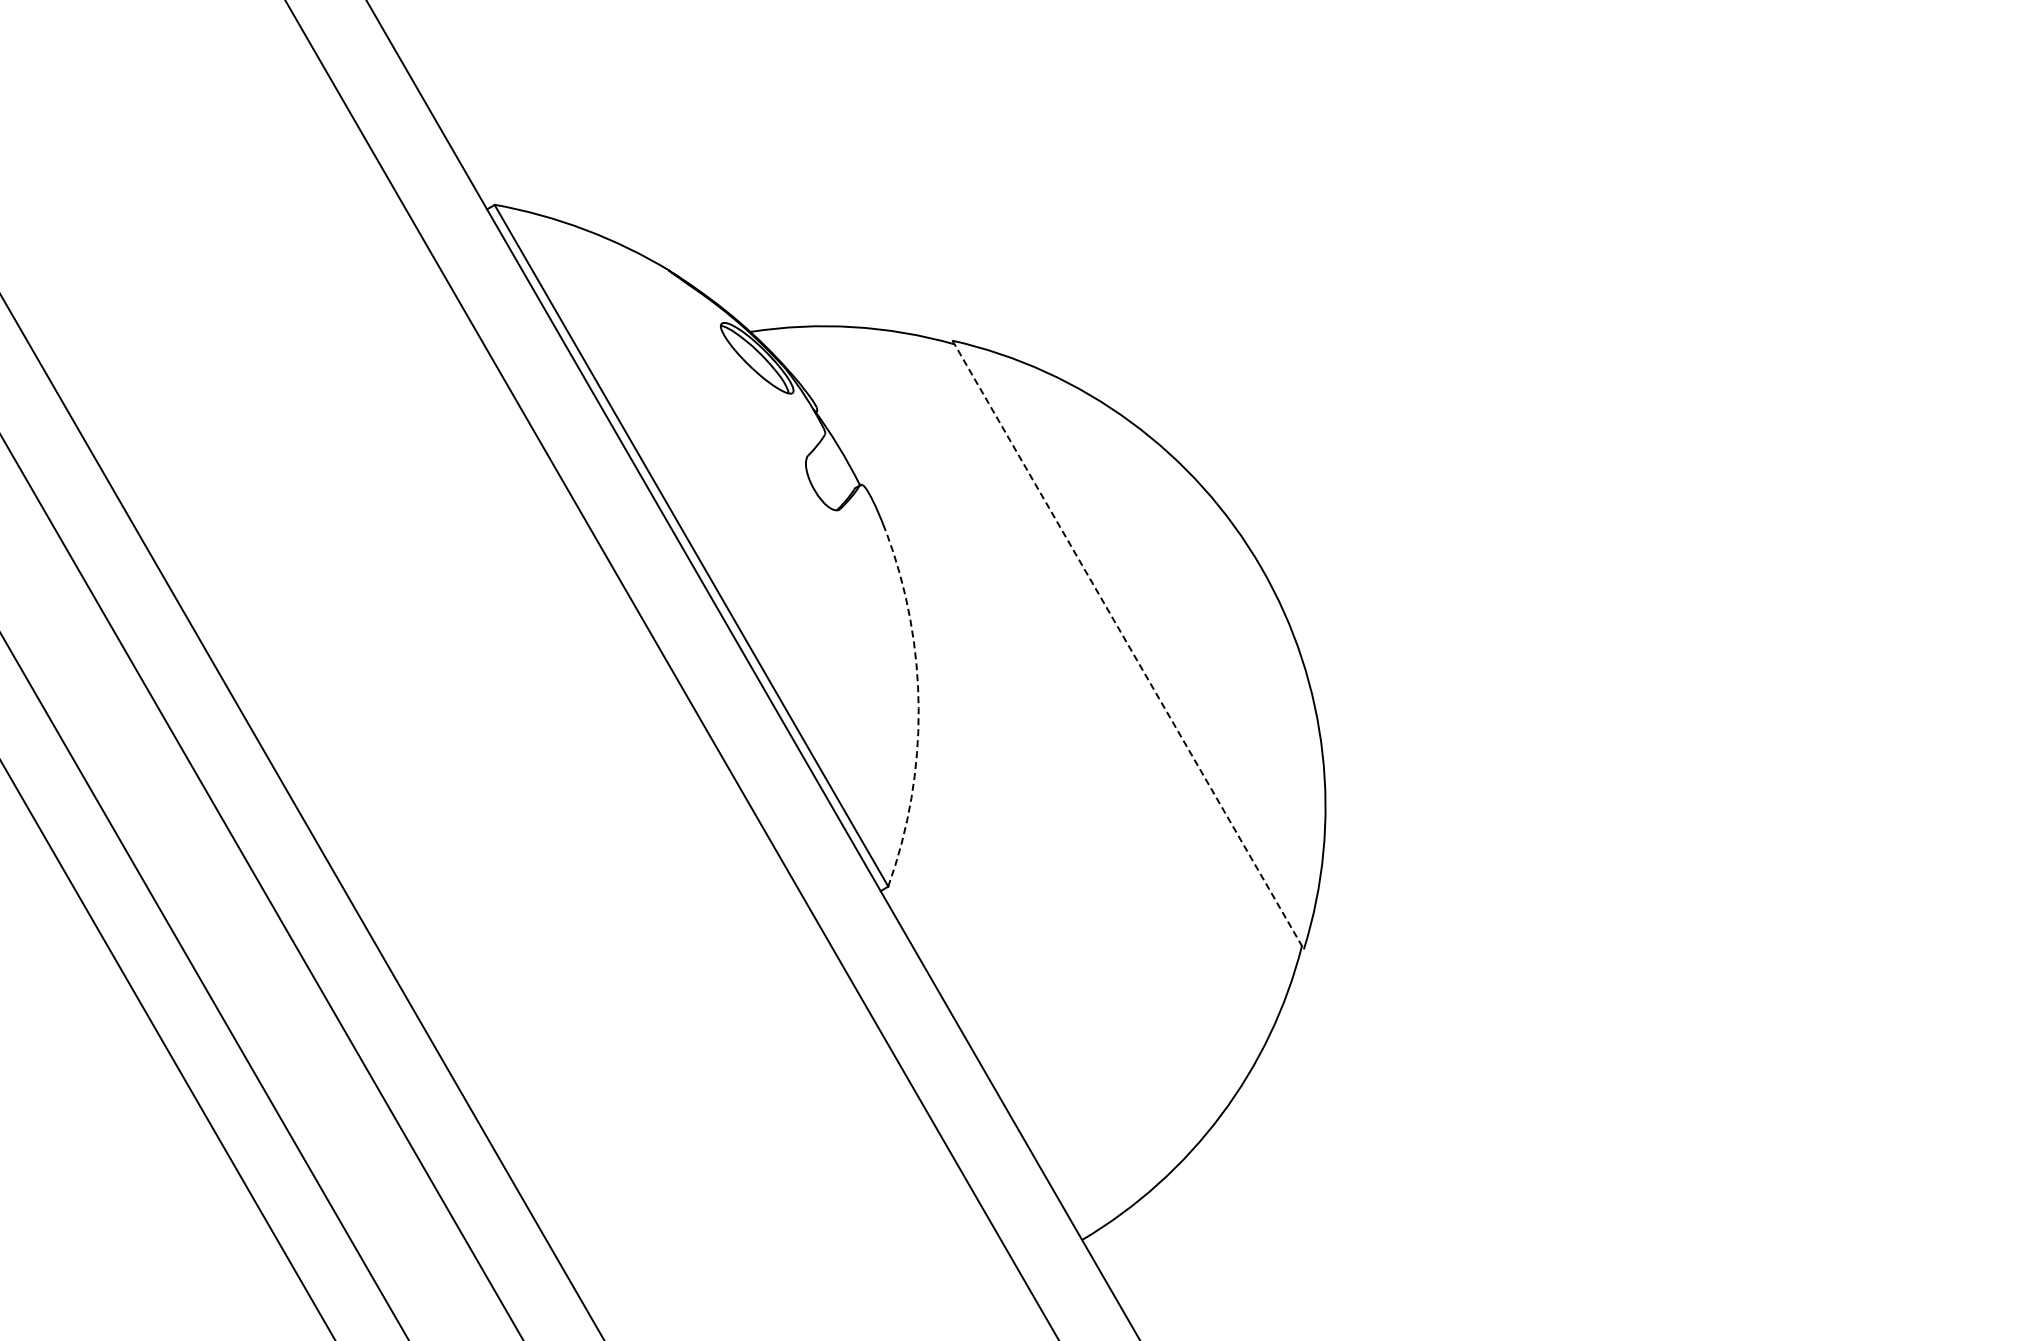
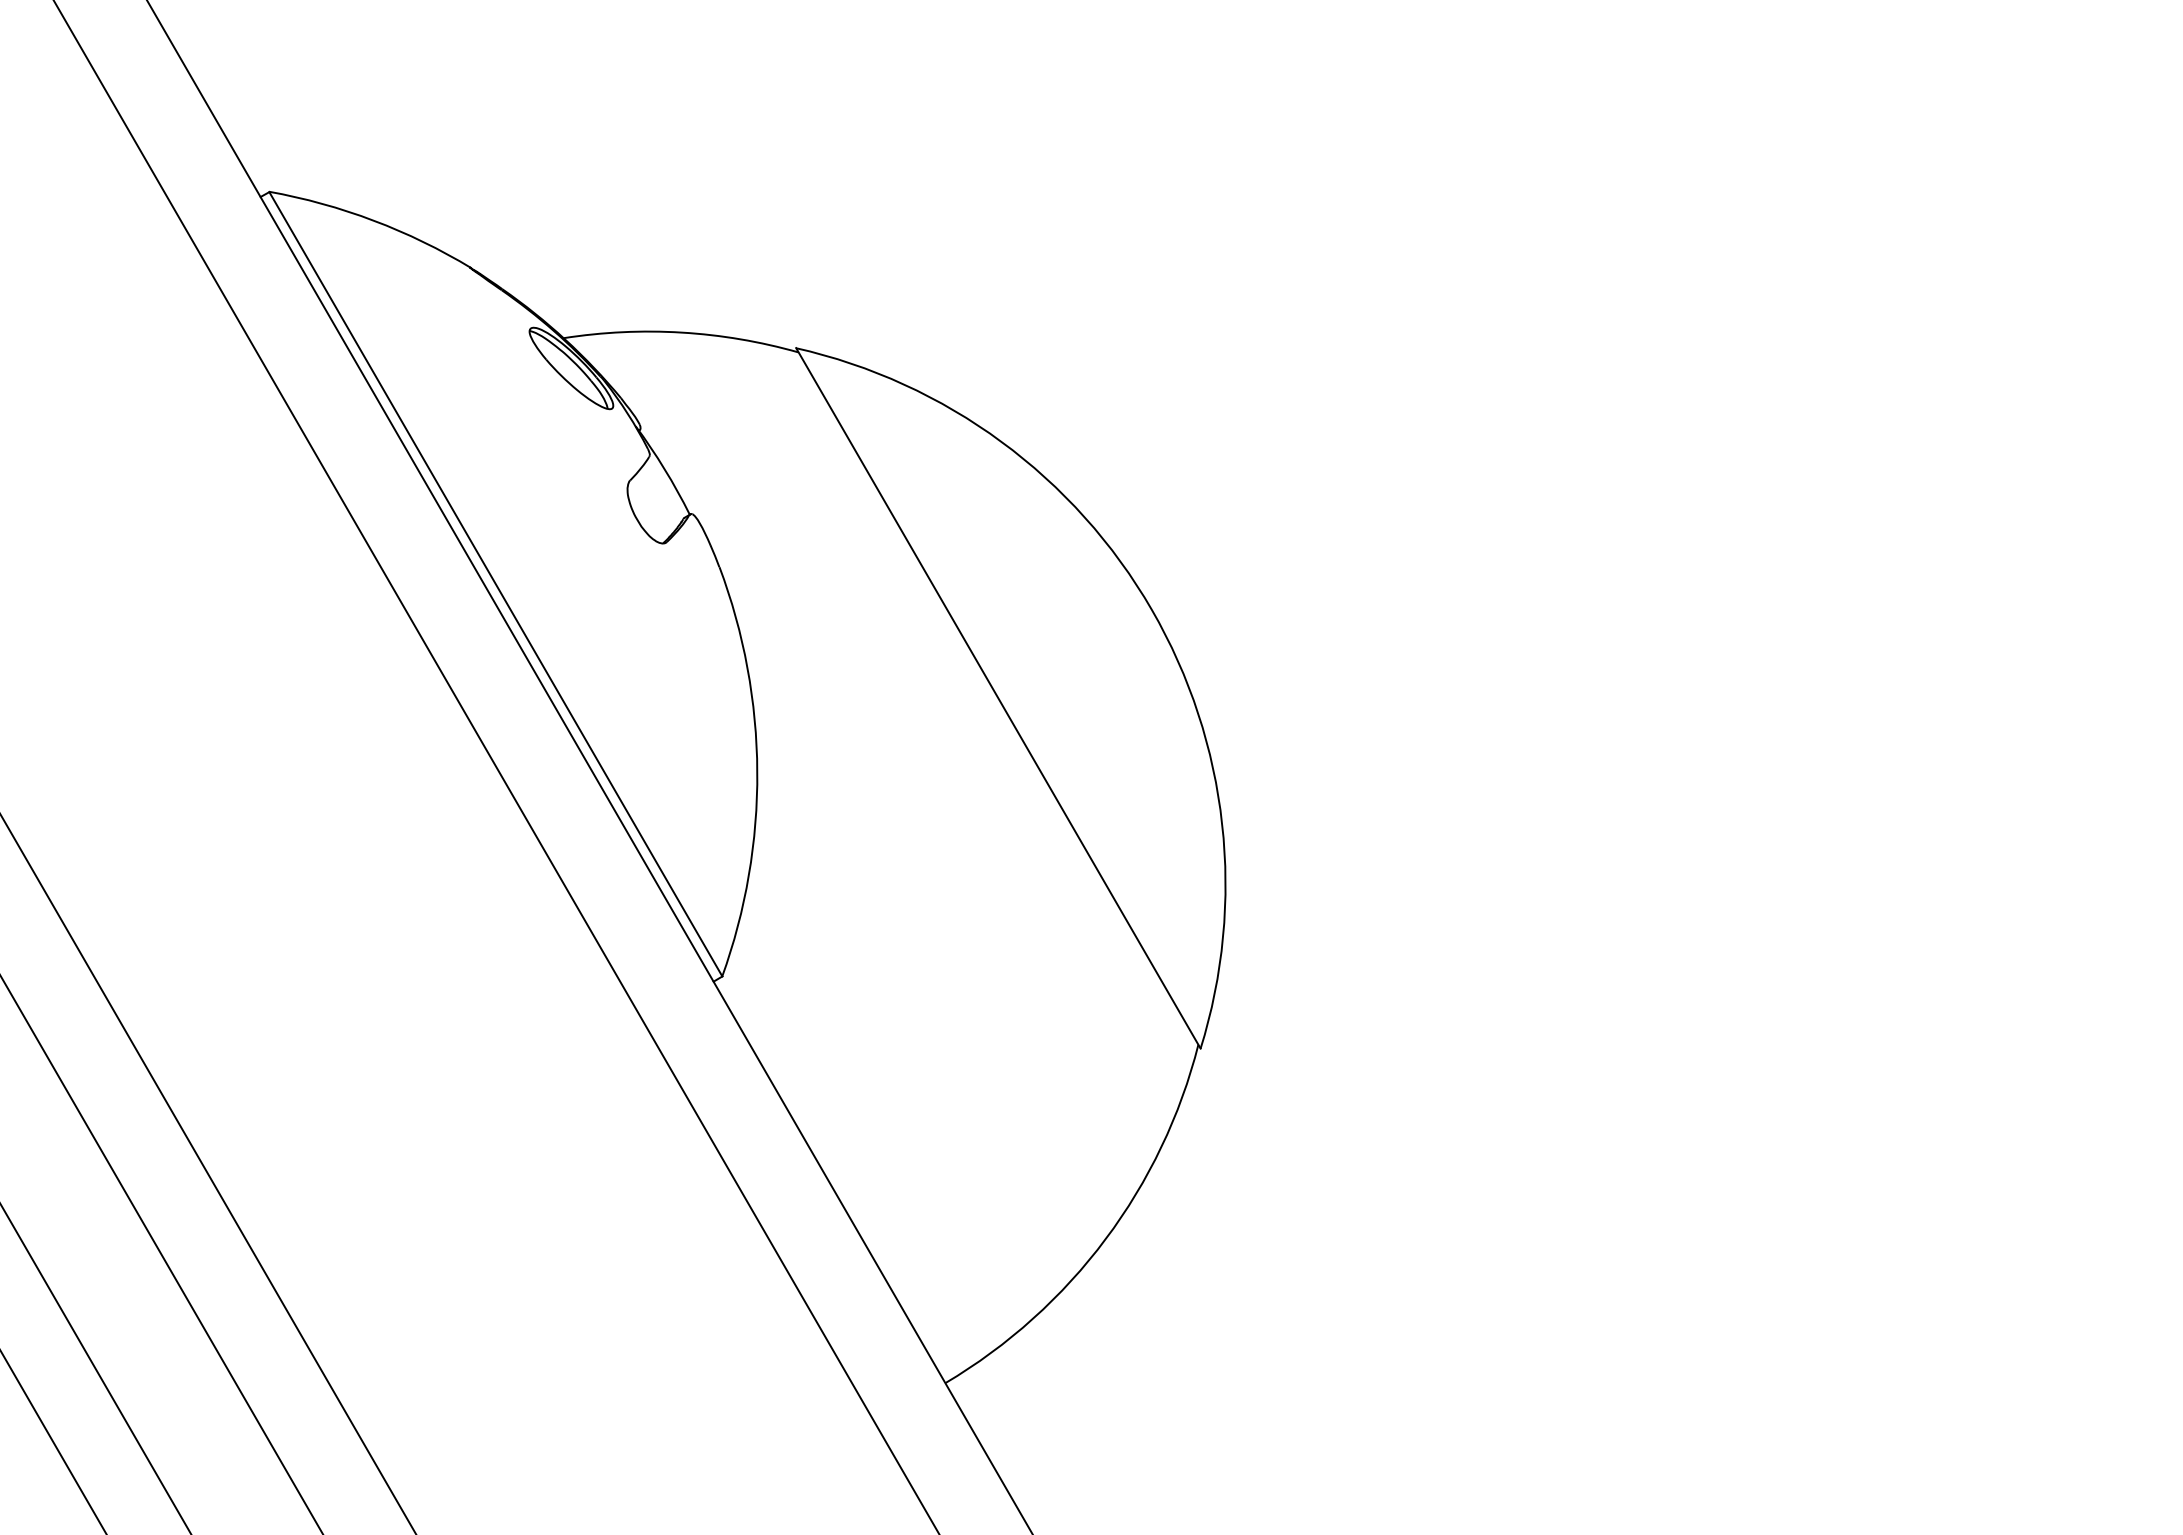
line: (1128, 645) -> (998, 698), dashed -> solid
arc: (918, 708) -> (757, 771), dashed -> solid

